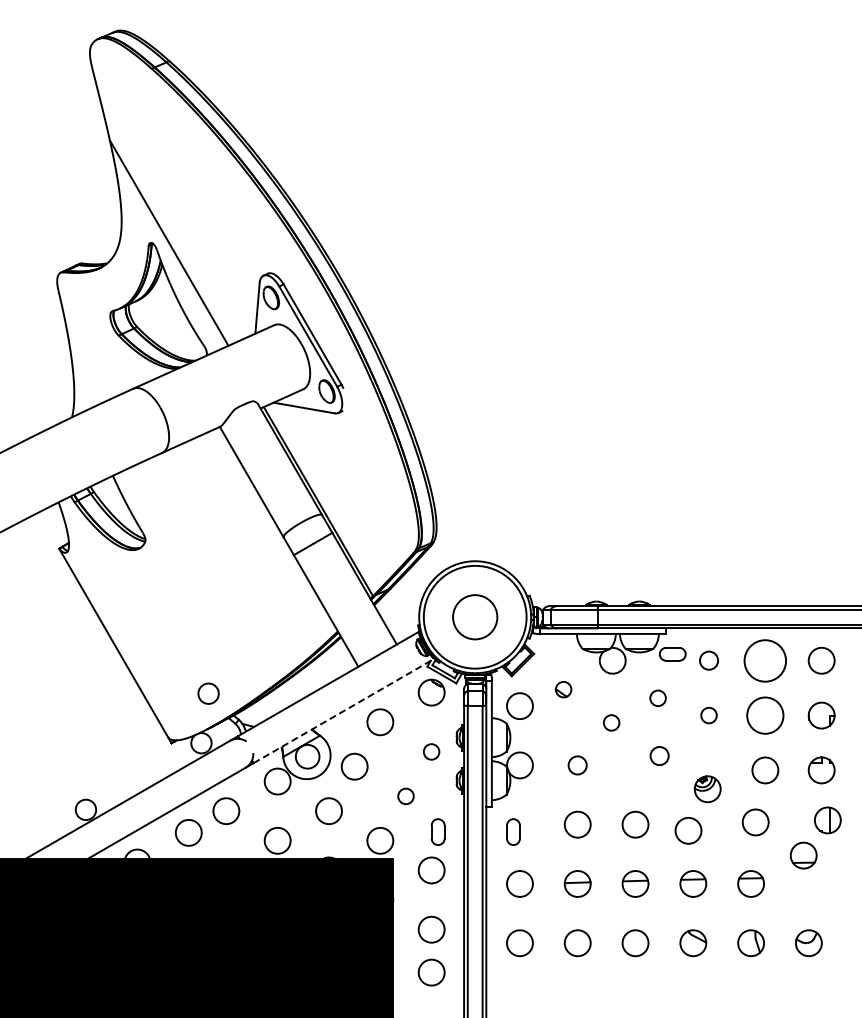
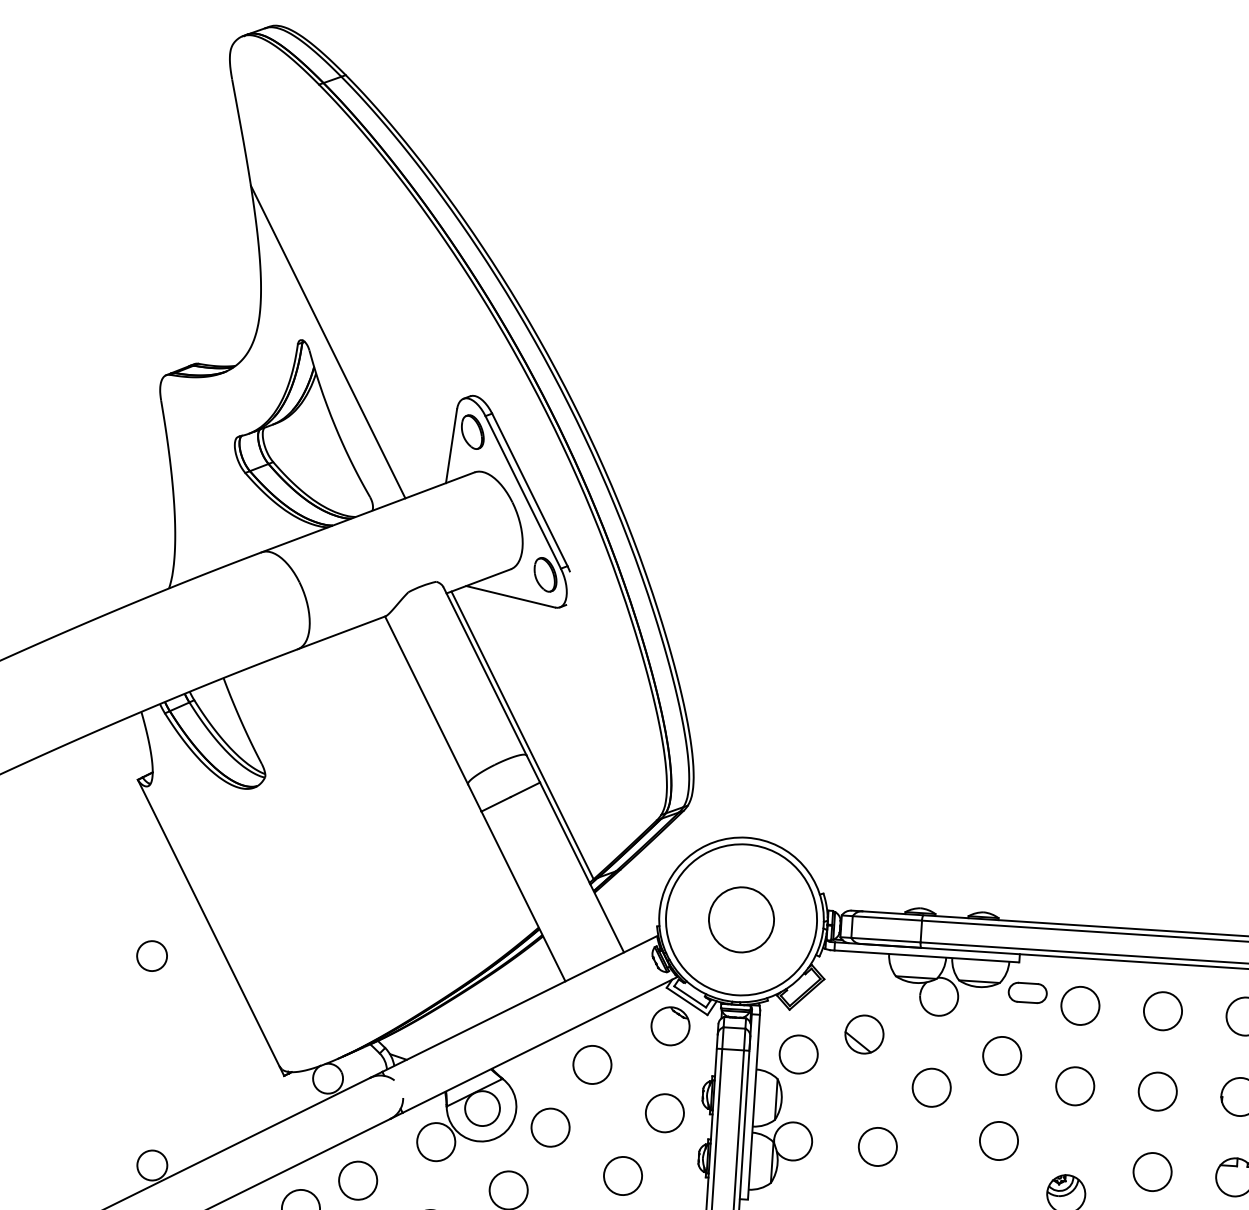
circle: (708, 660) -> (1079, 1005), size x1.43
circle: (765, 660) -> (1163, 1010), size x0.62
part: (563, 689) -> (864, 1034), size x1.67
circle: (208, 693) -> (151, 955), moved
circle: (657, 698) -> (1001, 1056), size x1.67
line: (344, 710) -> (540, 1044), dashed -> solid
circle: (708, 715) -> (1074, 1086), size x1.67
circle: (765, 715) -> (1157, 1091), size x0.71
circle: (611, 722) -> (931, 1087), size x1.67
circle: (431, 751) -> (664, 1112), size x1.67
circle: (659, 755) -> (998, 1140), size x1.43
circle: (577, 765) -> (877, 1147), size x1.43
circle: (405, 796) -> (622, 1176), size x1.67

